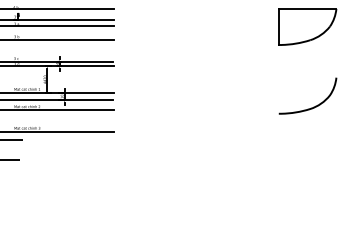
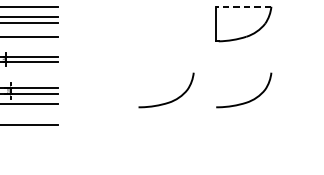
line: (307, 8) -> (243, 6), solid -> dashed
curve: (232, 106) -> (171, 100), added

